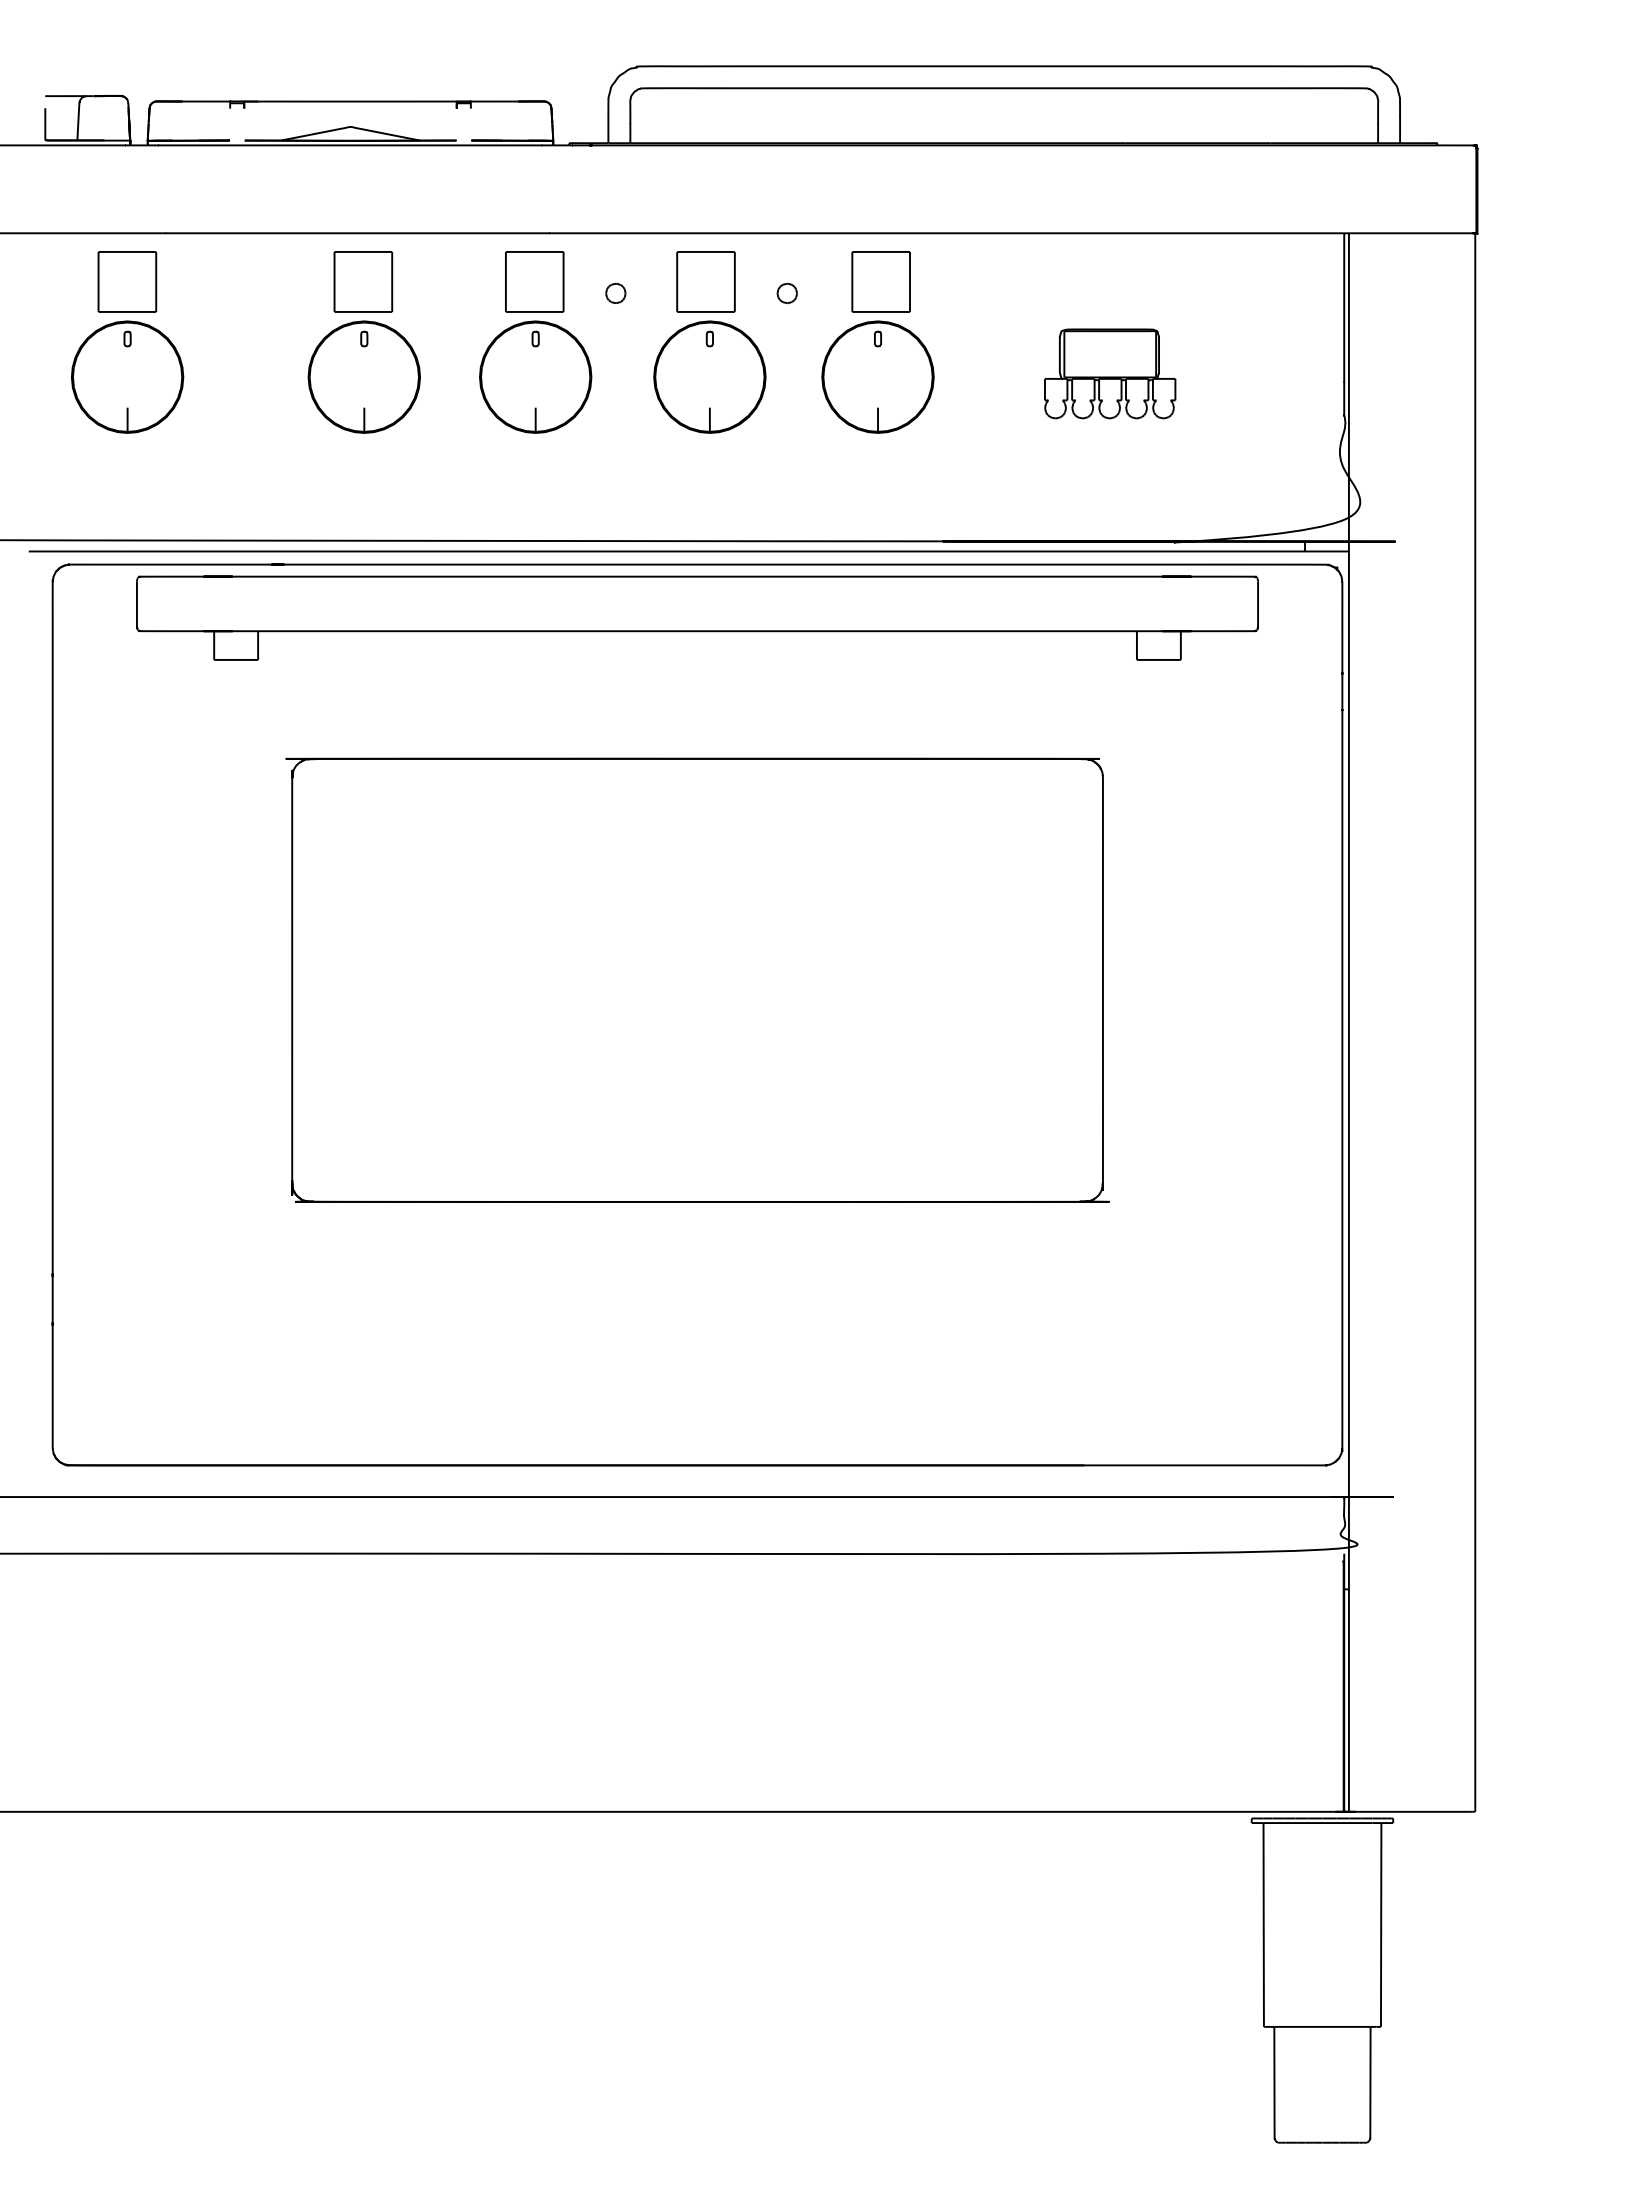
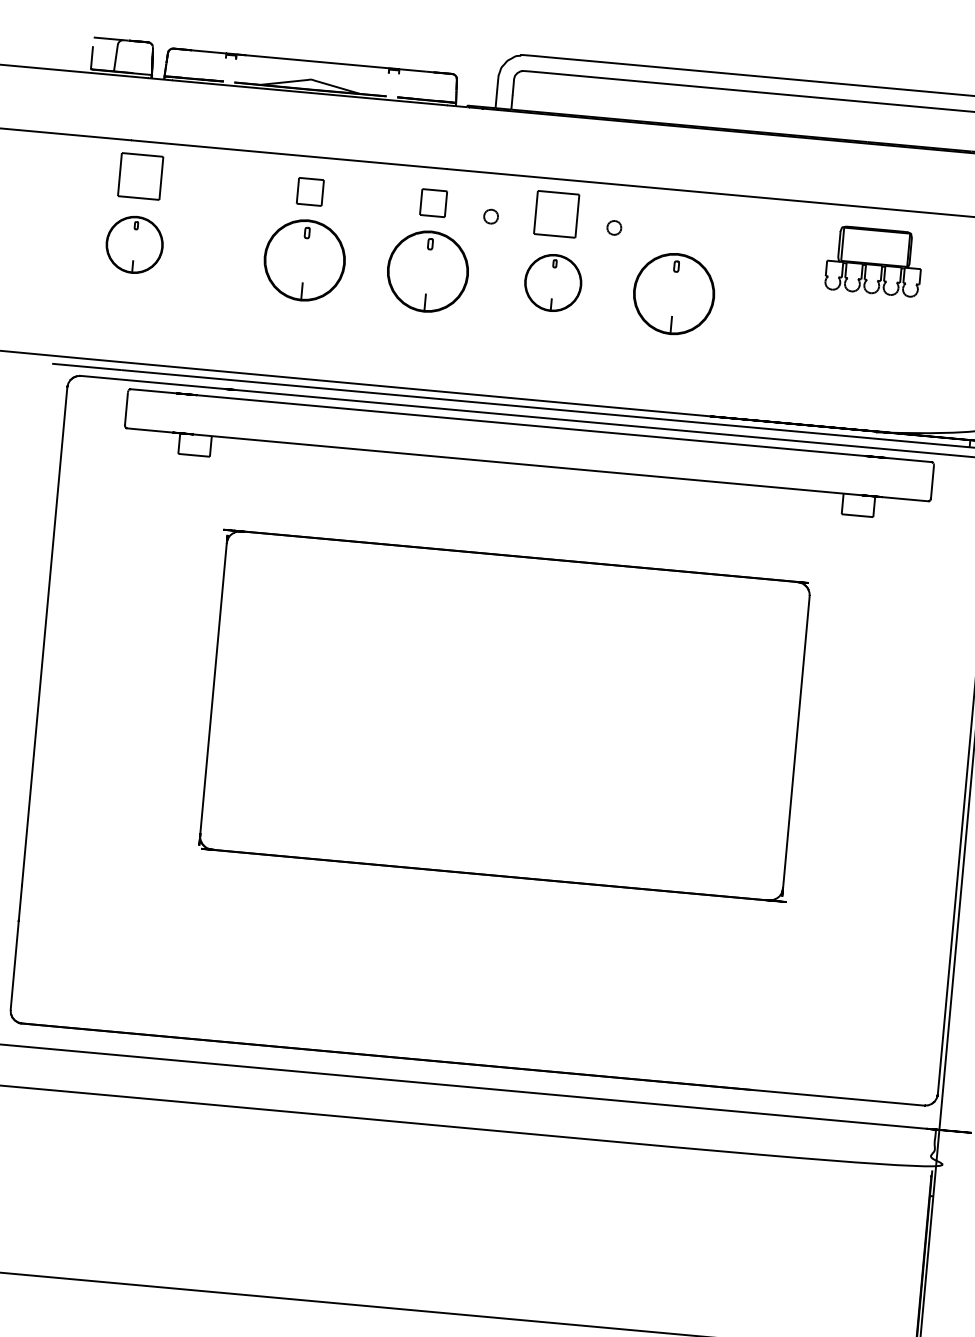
part: (363, 281) -> (310, 191), size x0.6
part: (534, 281) -> (433, 202), size x0.6
part: (880, 281) -> (682, 225), removed
part: (1110, 373) -> (874, 261), moved
part: (127, 376) -> (134, 244), size x0.7
part: (709, 376) -> (552, 282), size x0.7

